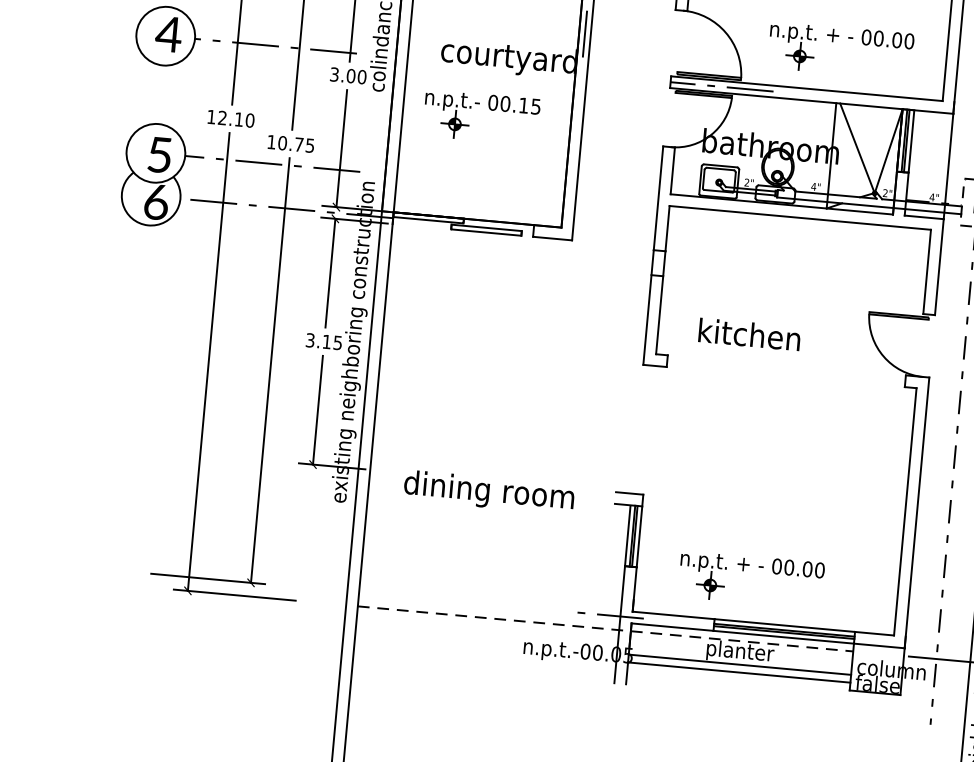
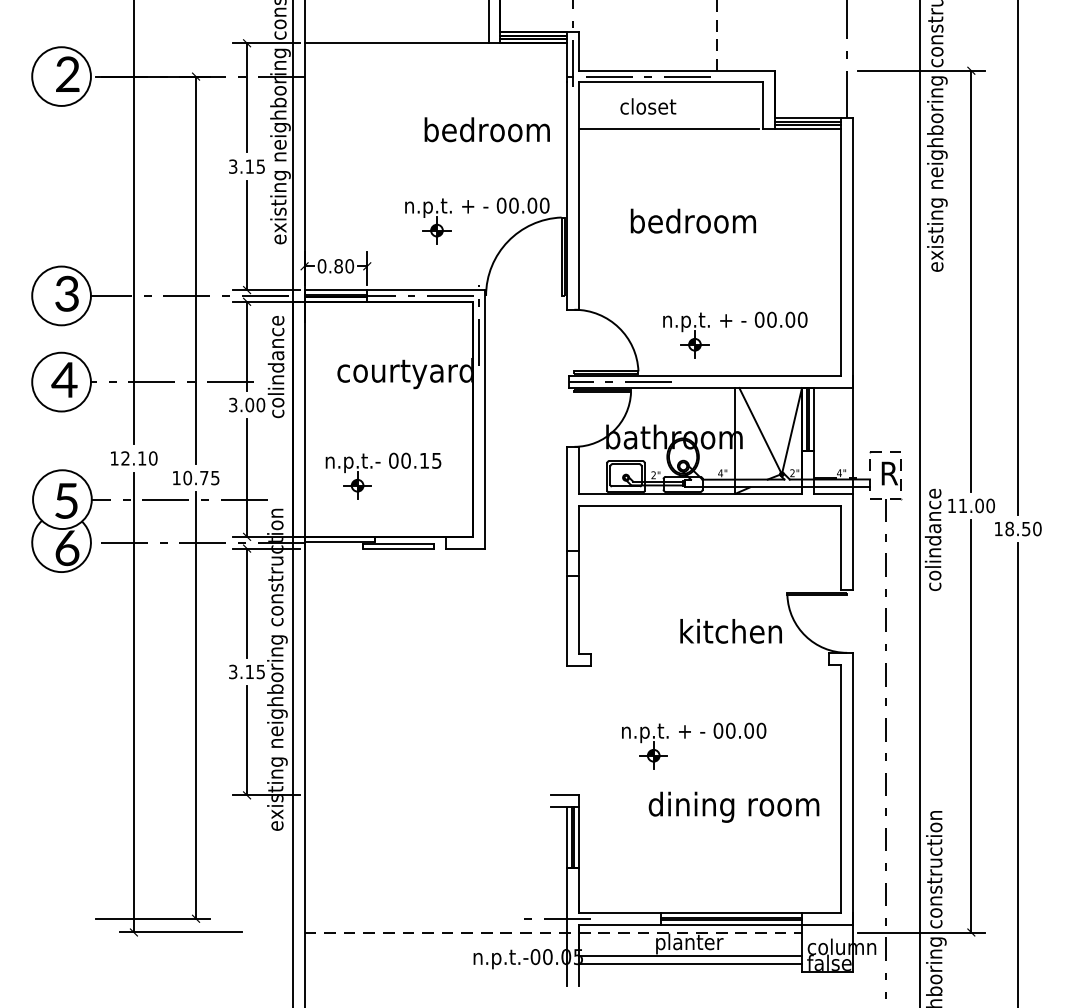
part: (489, 109) -> (390, 467), moved
text: (749, 334) -> (730, 631), moved
text: (488, 491) -> (733, 806), moved
part: (743, 571) -> (685, 738), moved

